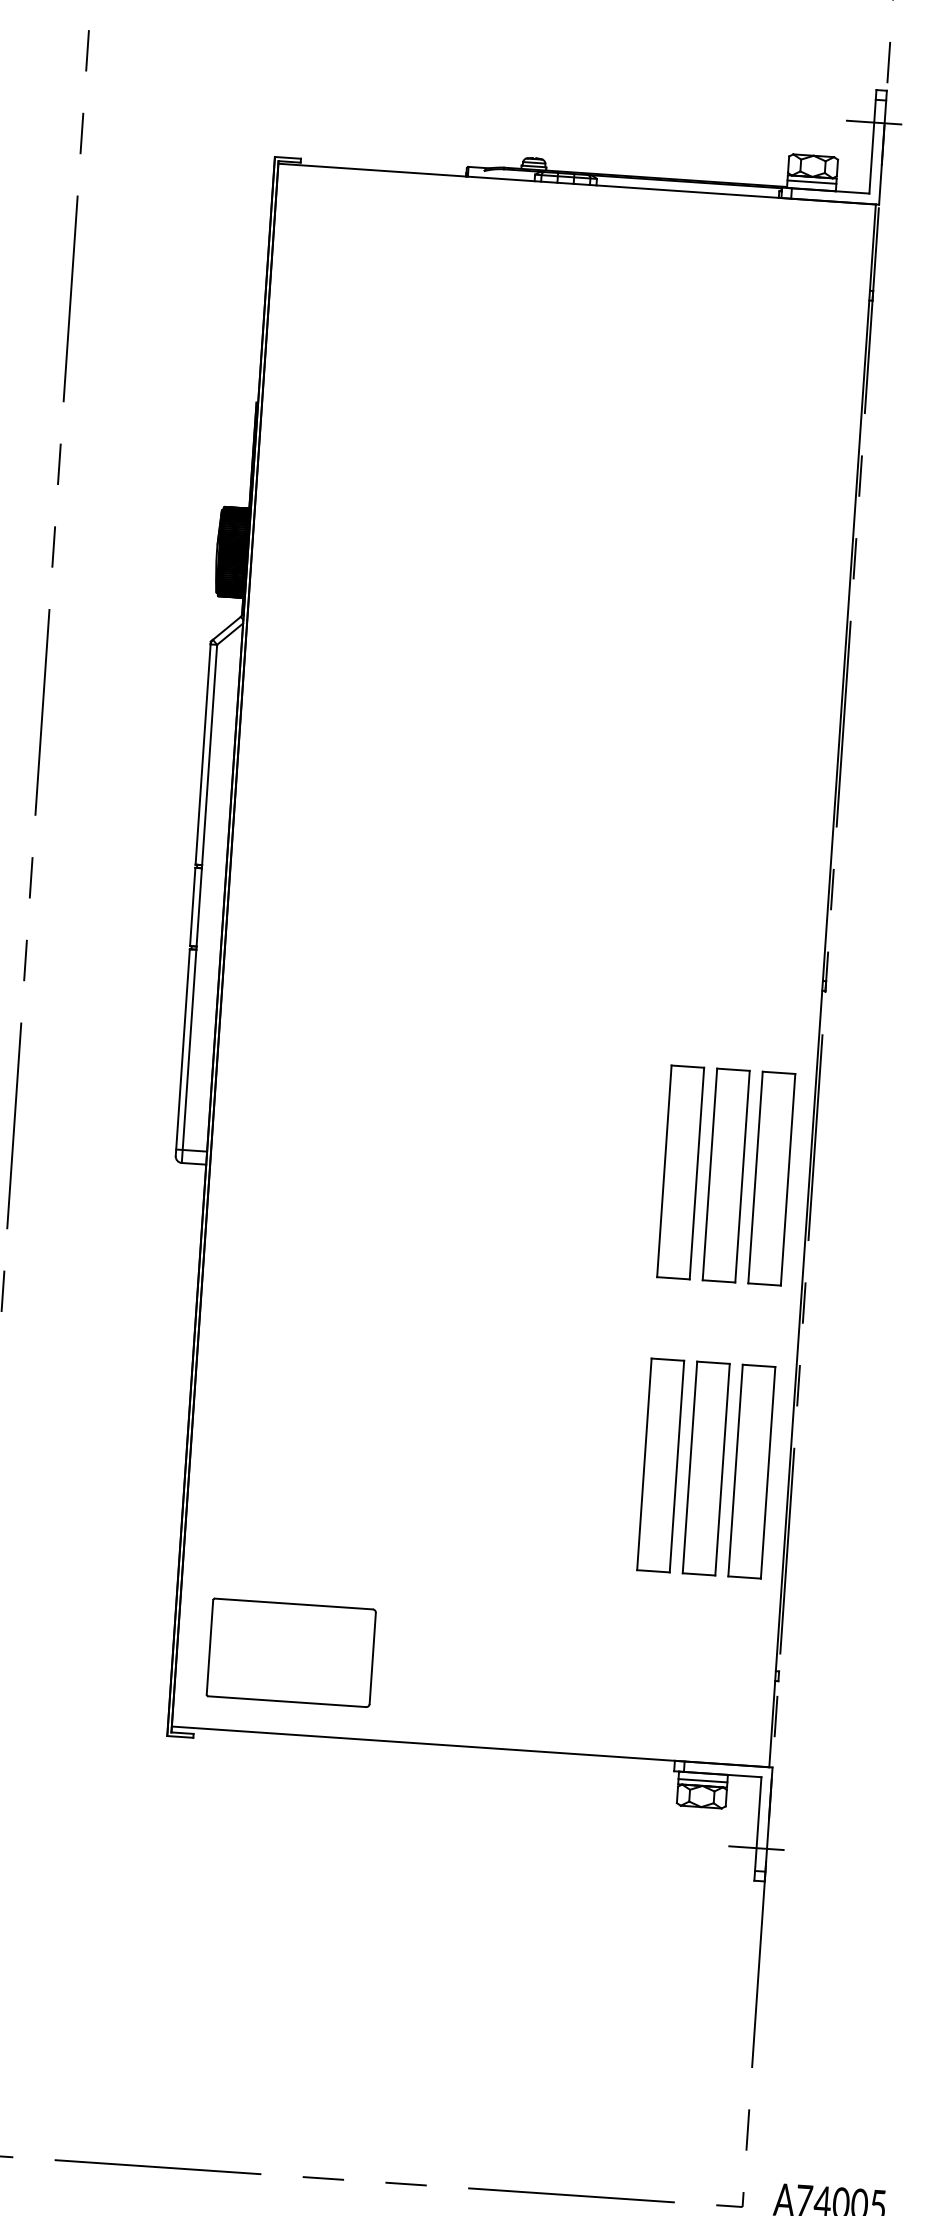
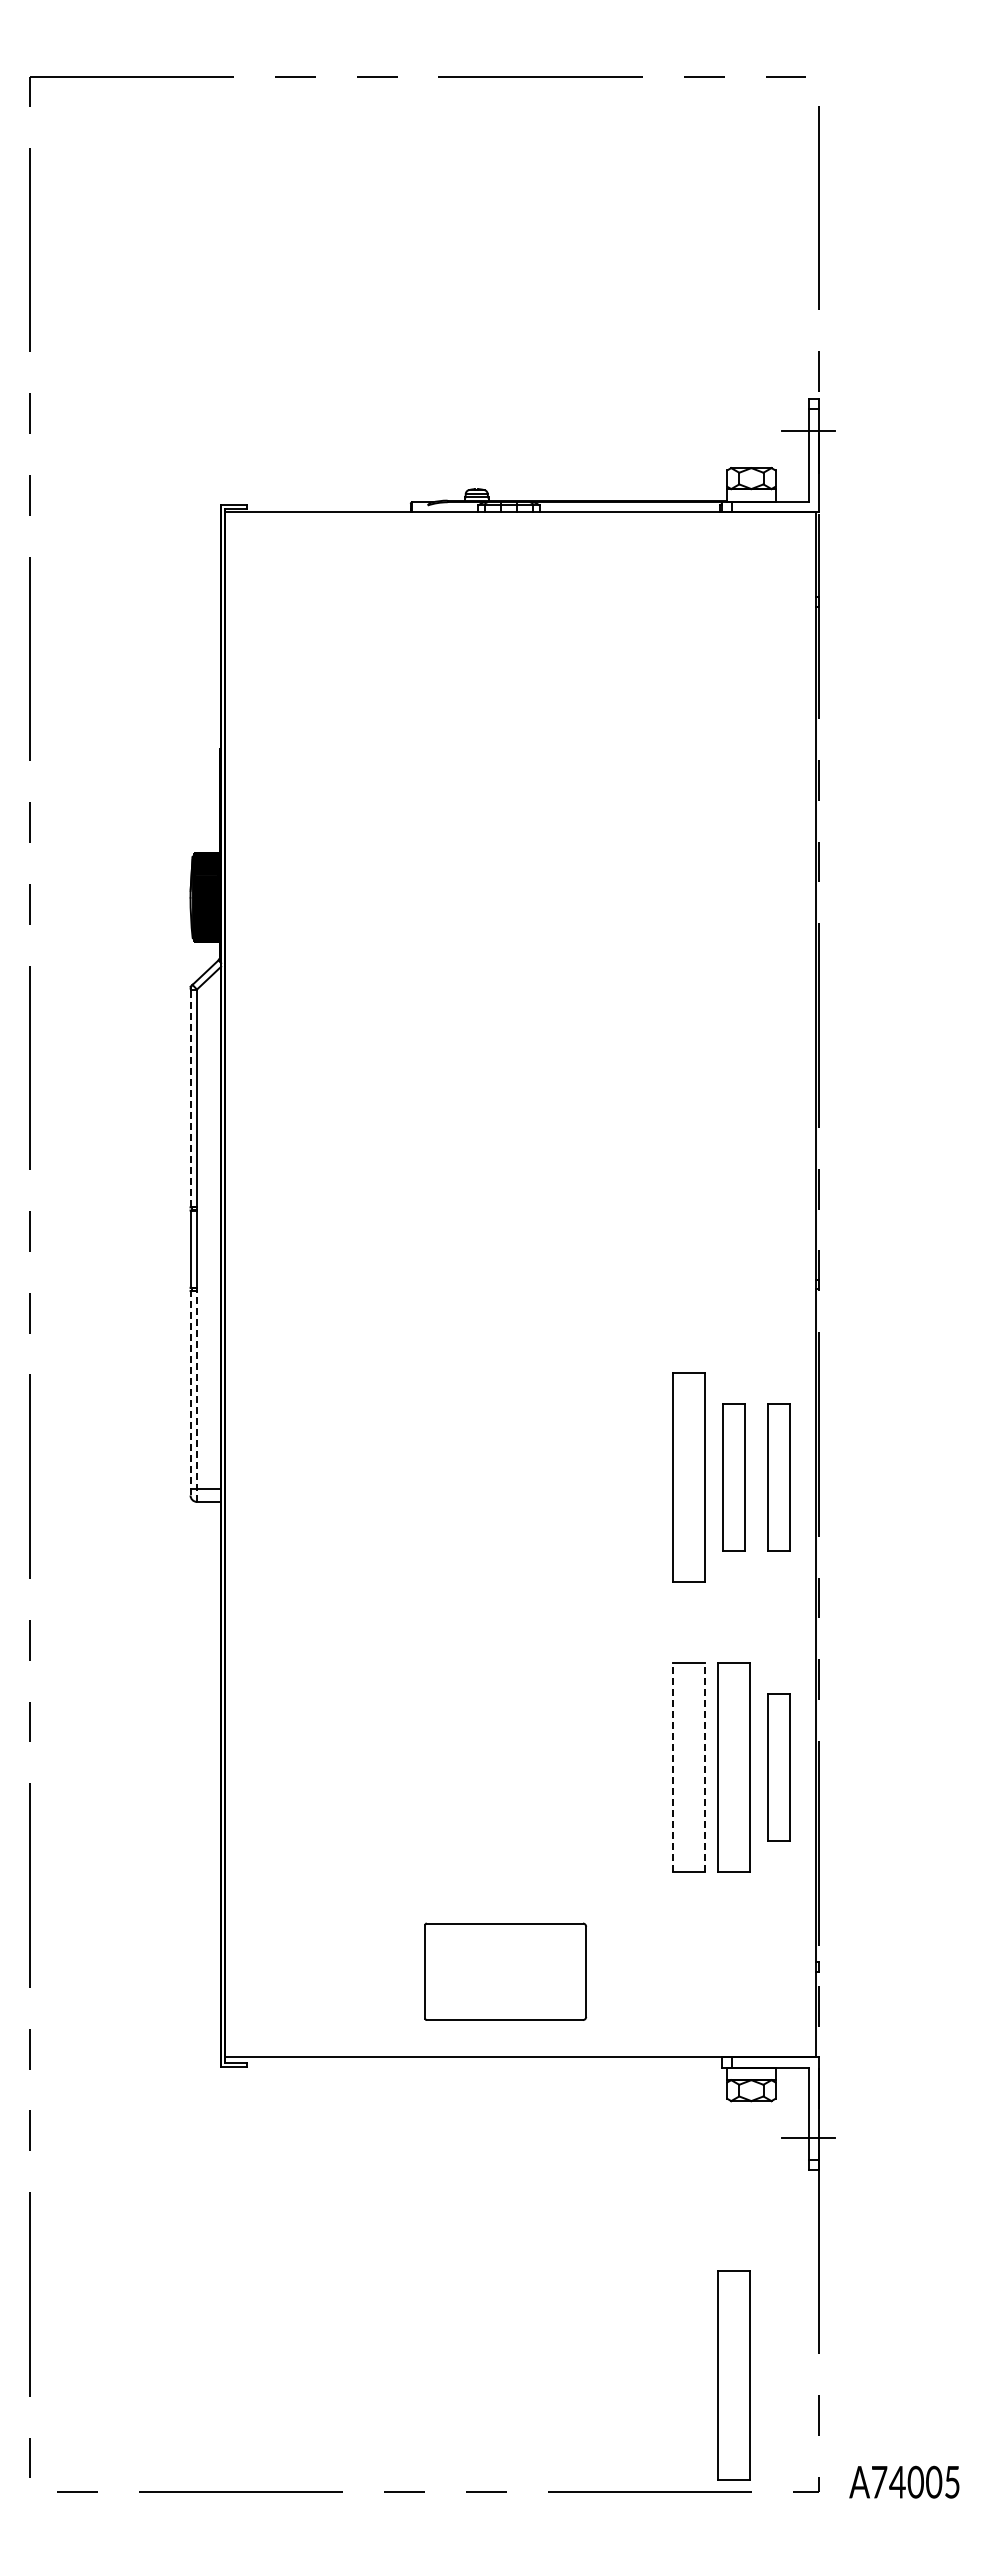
line: (812, 182) -> (751, 494), removed
line: (203, 754) -> (190, 1098), solid -> dashed
line: (182, 1051) -> (190, 1392), solid -> dashed
line: (188, 1055) -> (196, 1395), solid -> dashed
part: (726, 1175) -> (733, 1477), size x0.7
part: (771, 1178) -> (778, 1477), size x0.7
line: (644, 1464) -> (672, 1767), solid -> dashed
line: (676, 1466) -> (704, 1767), solid -> dashed
part: (751, 1471) -> (778, 1767), size x0.7
part: (291, 1652) -> (505, 1971), moved
line: (703, 1781) -> (751, 2075), removed
part: (664, 2083) -> (733, 2375), added

